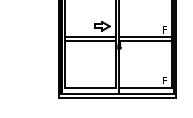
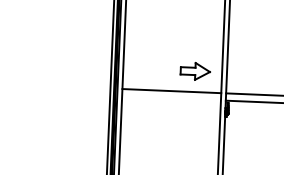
line: (89, 40) -> (169, 97), removed

